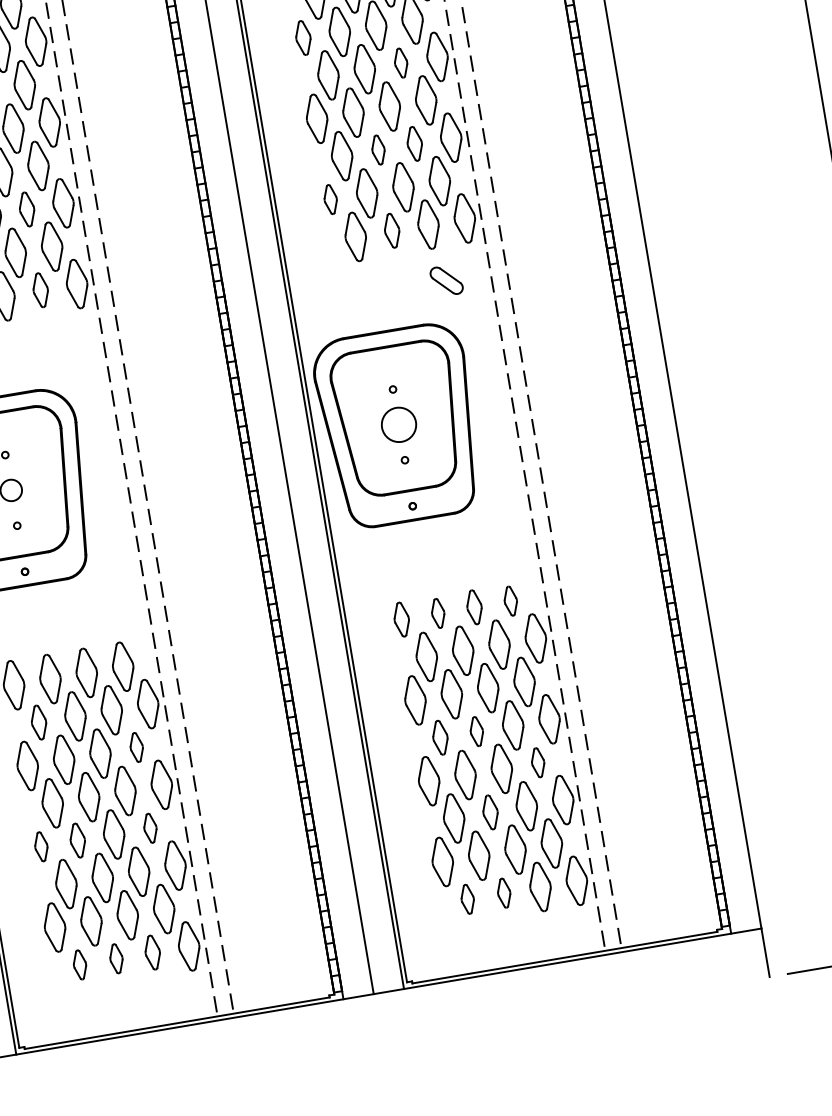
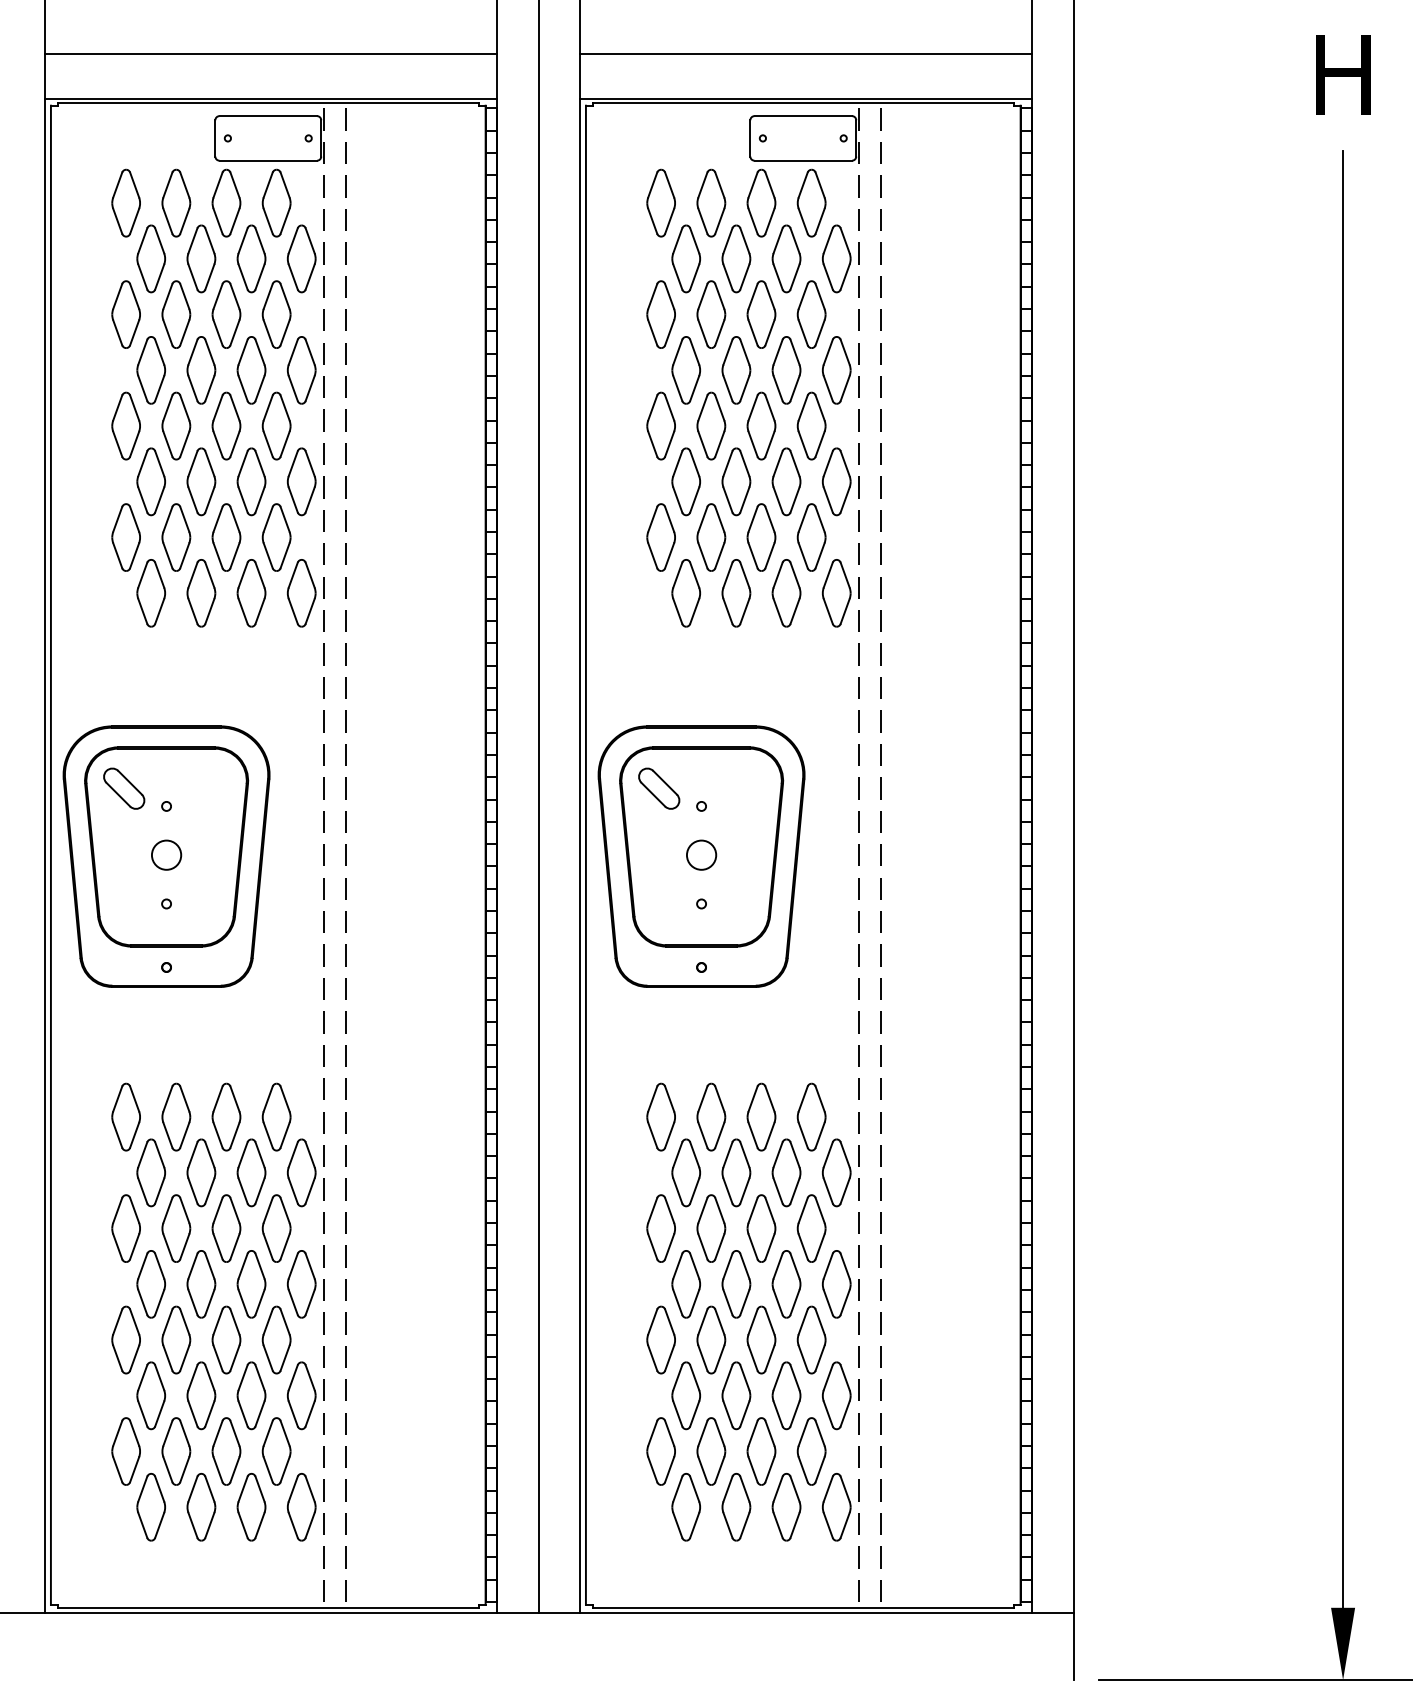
part: (302, 38) -> (660, 314), size x1.43
part: (401, 63) -> (786, 370), size x1.67
part: (414, 143) -> (786, 481), size x1.43
part: (378, 149) -> (736, 481), size x1.67
part: (330, 199) -> (660, 537), size x1.67
part: (27, 209) -> (251, 481), size x1.43
part: (392, 230) -> (736, 593), size x1.43
part: (446, 280) -> (659, 788), moved
part: (40, 290) -> (251, 593), size x1.43
circle: (398, 424) -> (701, 854), size x0.62
part: (510, 600) -> (811, 1116), size x1.67
part: (474, 606) -> (761, 1116), size x1.43
part: (438, 613) -> (711, 1116), size x1.67
part: (401, 619) -> (660, 1116), size x1.43
part: (38, 722) -> (150, 1172), size x1.43
part: (476, 731) -> (736, 1284), size x1.67
part: (439, 737) -> (685, 1284), size x1.43
part: (136, 747) -> (276, 1228), size x1.67
part: (538, 762) -> (811, 1339), size x1.67
part: (490, 812) -> (736, 1395), size x1.43
part: (150, 827) -> (276, 1339), size x1.67
part: (77, 840) -> (176, 1339), size x1.43
part: (40, 846) -> (125, 1339), size x1.67
part: (504, 893) -> (736, 1507), size x1.67
part: (467, 899) -> (685, 1507), size x1.67
part: (152, 952) -> (251, 1507), size x1.43
part: (116, 958) -> (201, 1507), size x1.67
part: (79, 965) -> (150, 1507), size x1.67

